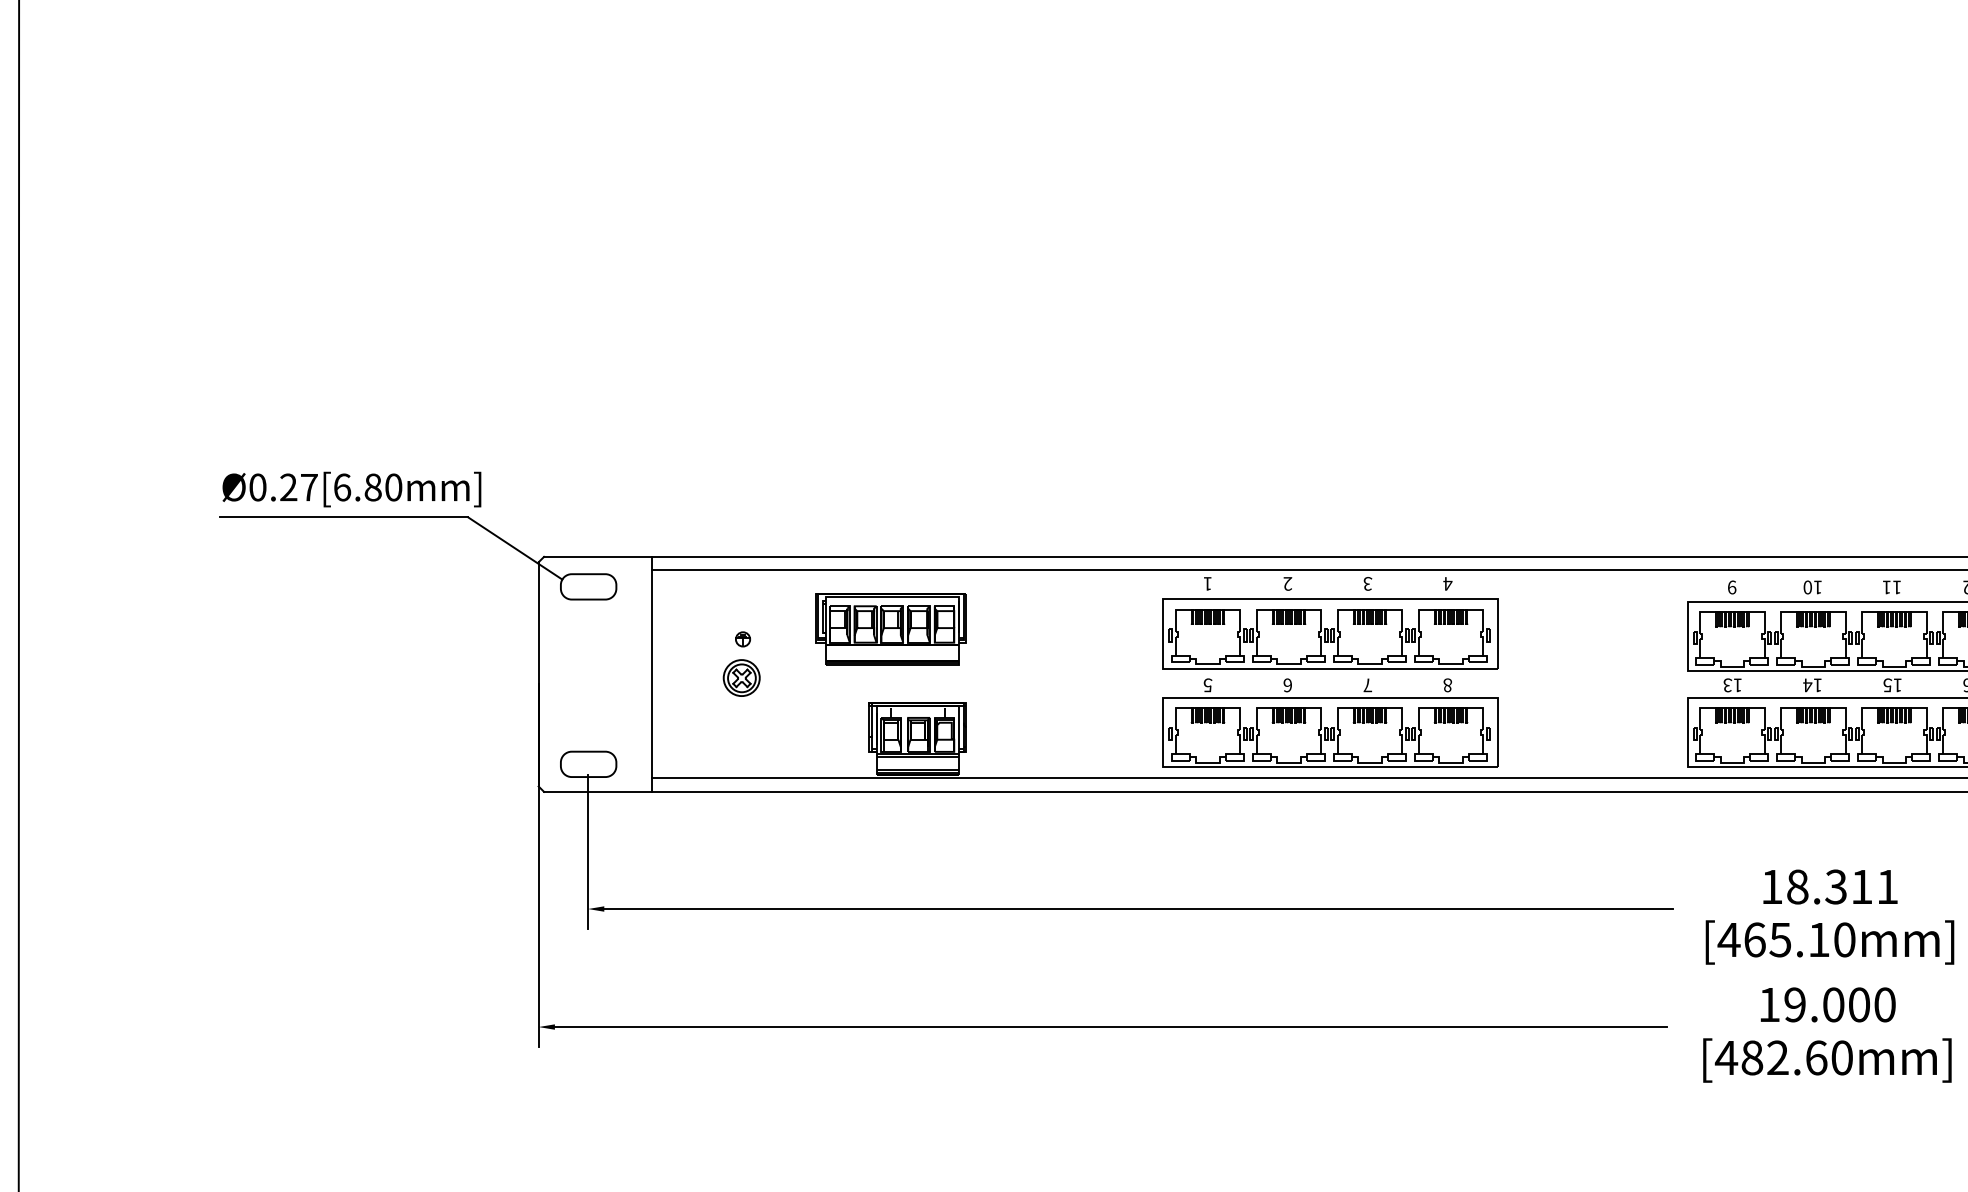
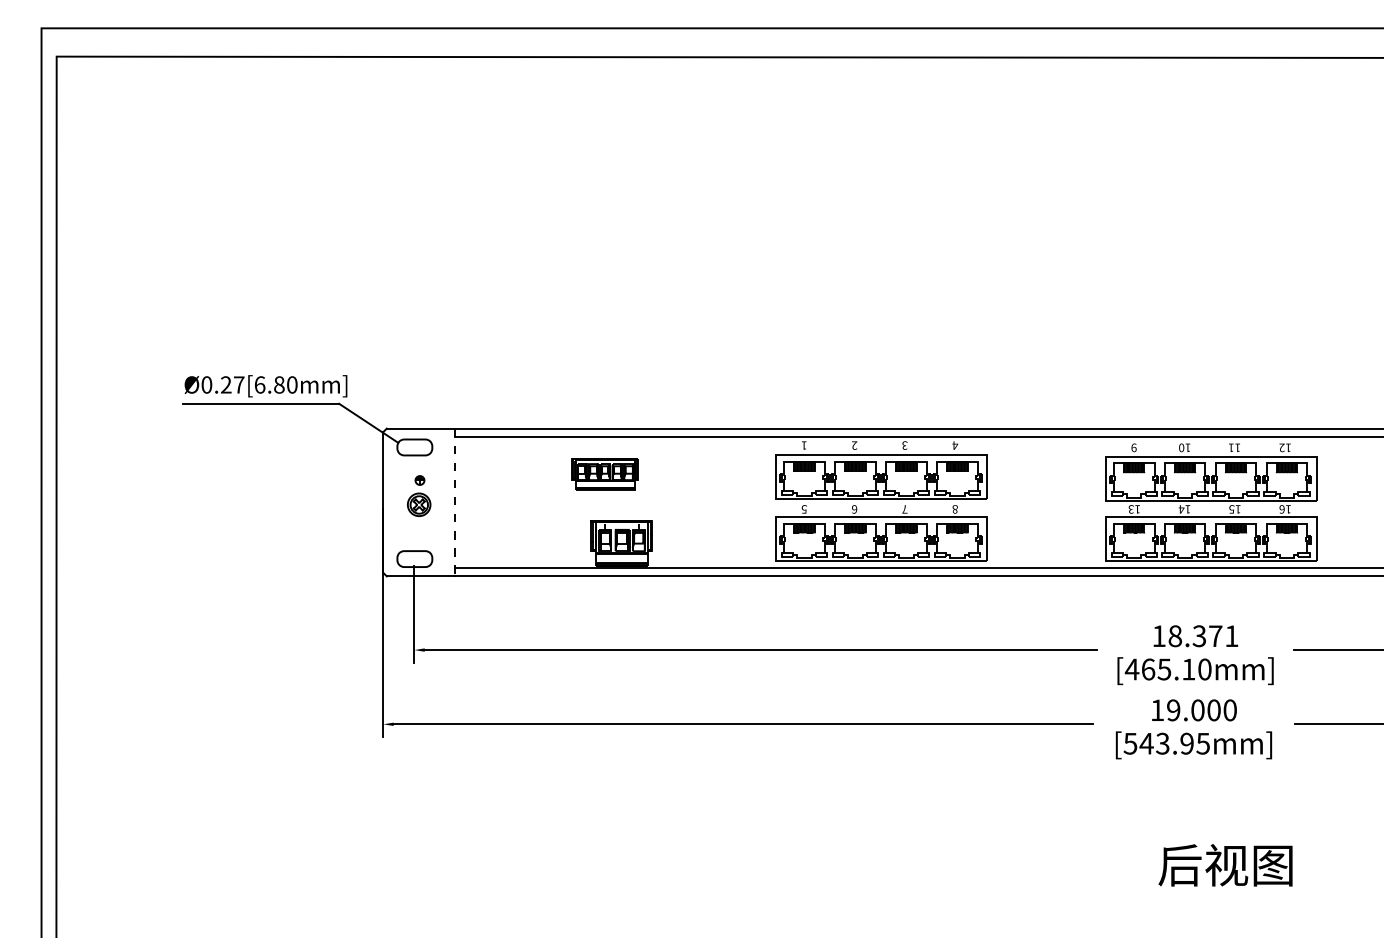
part: (890, 629) -> (604, 474), size x0.7
part: (742, 663) -> (419, 495), moved
line: (651, 674) -> (454, 502), solid -> dashed
text: (1861, 885) -> (1215, 635), 18.311 -> 18.371
text: (1783, 1057) -> (1166, 743), [482.60mm] -> [543.95mm]

